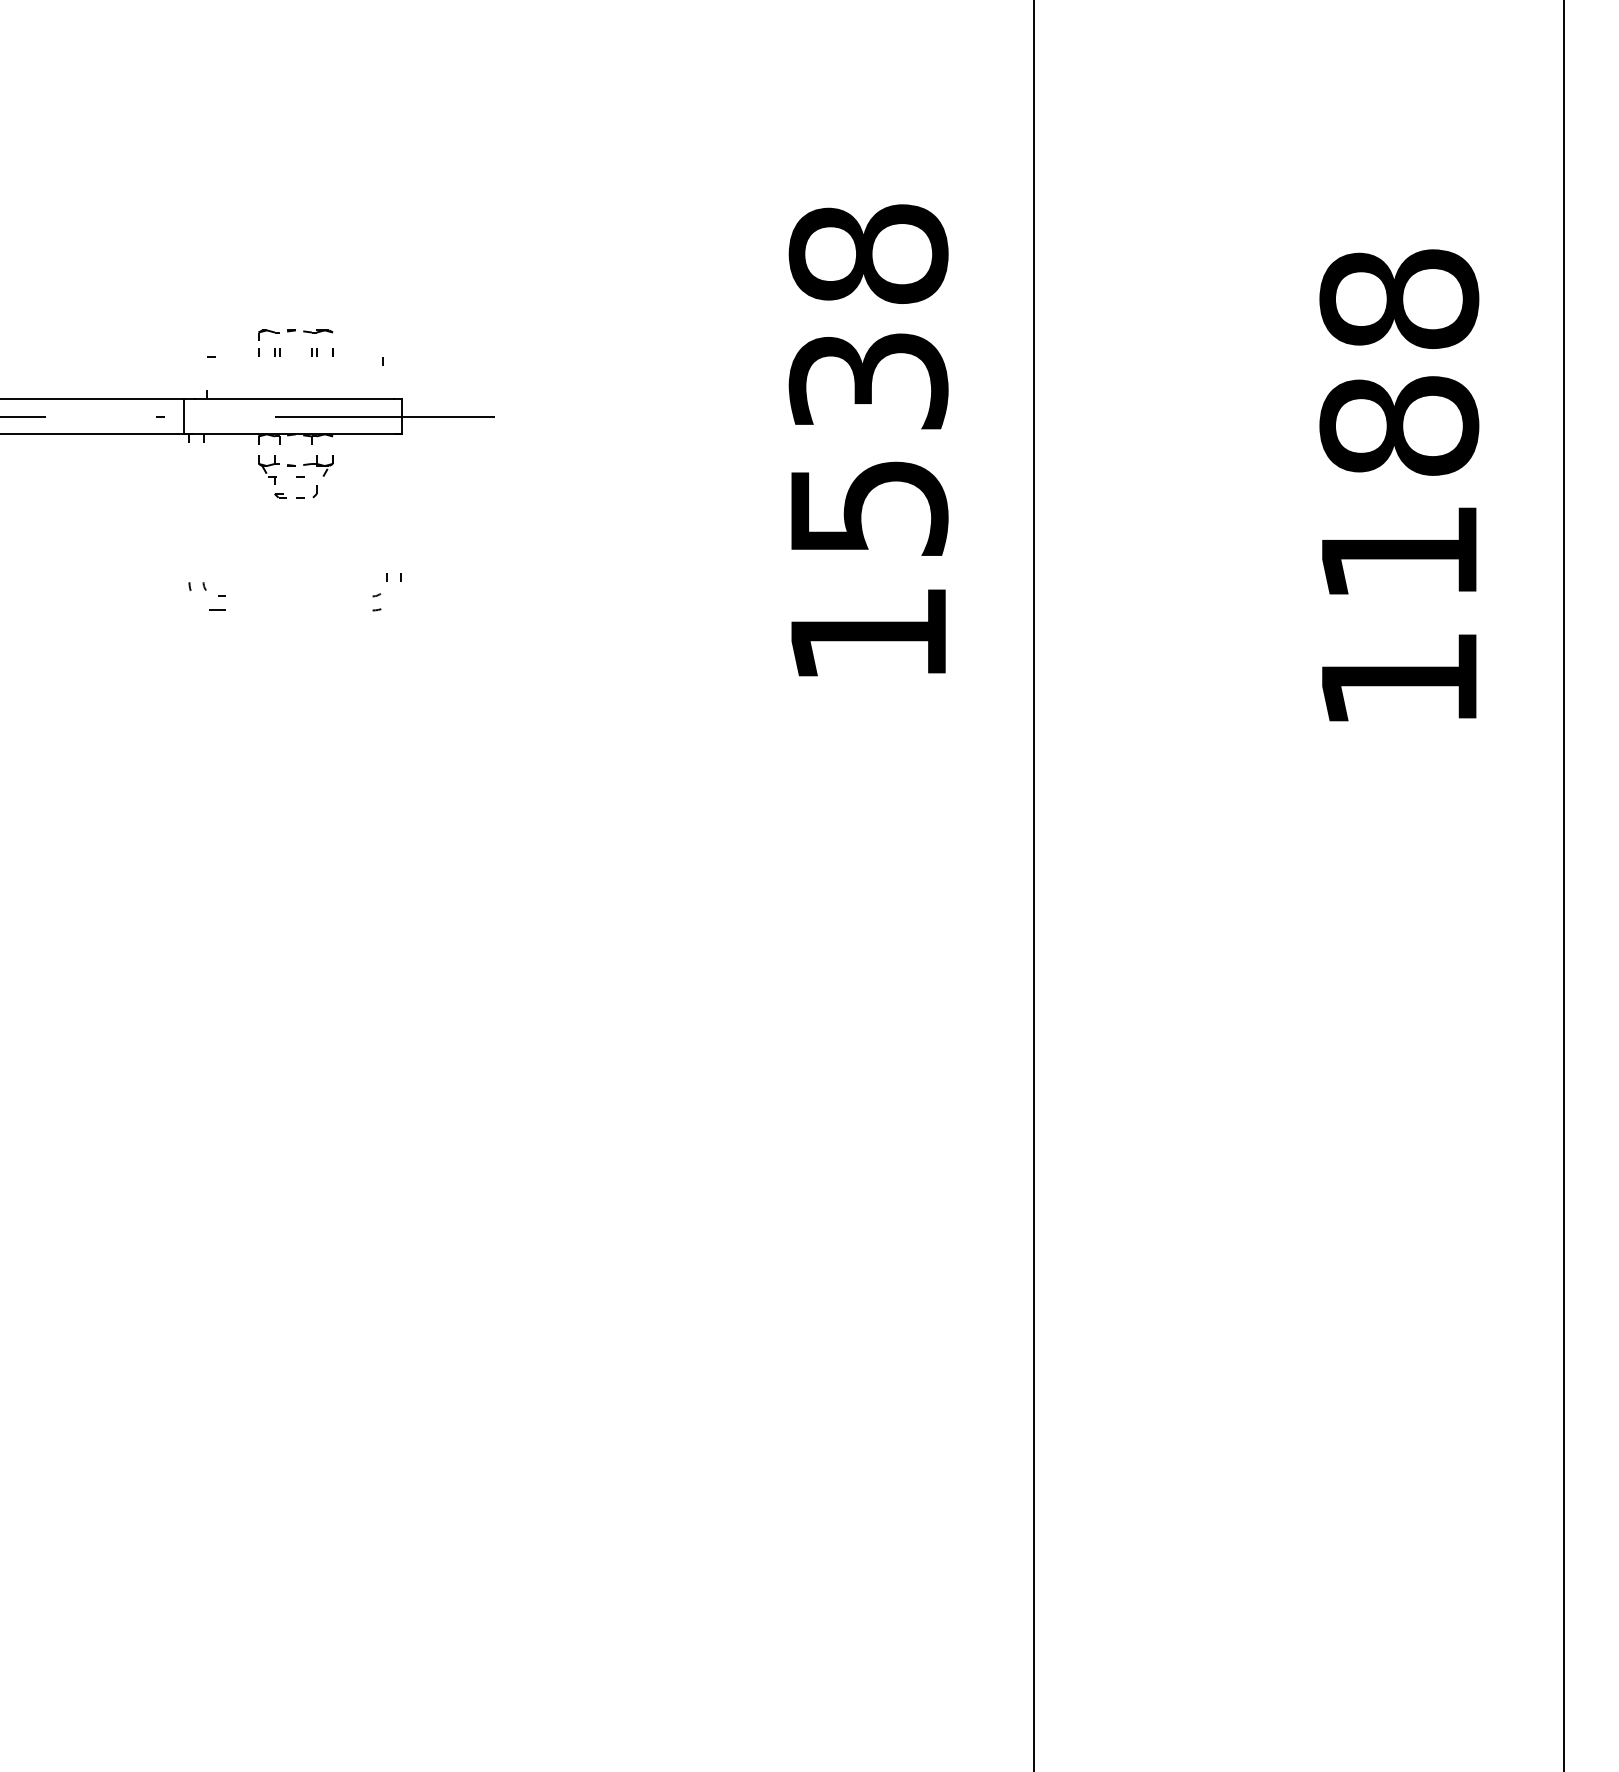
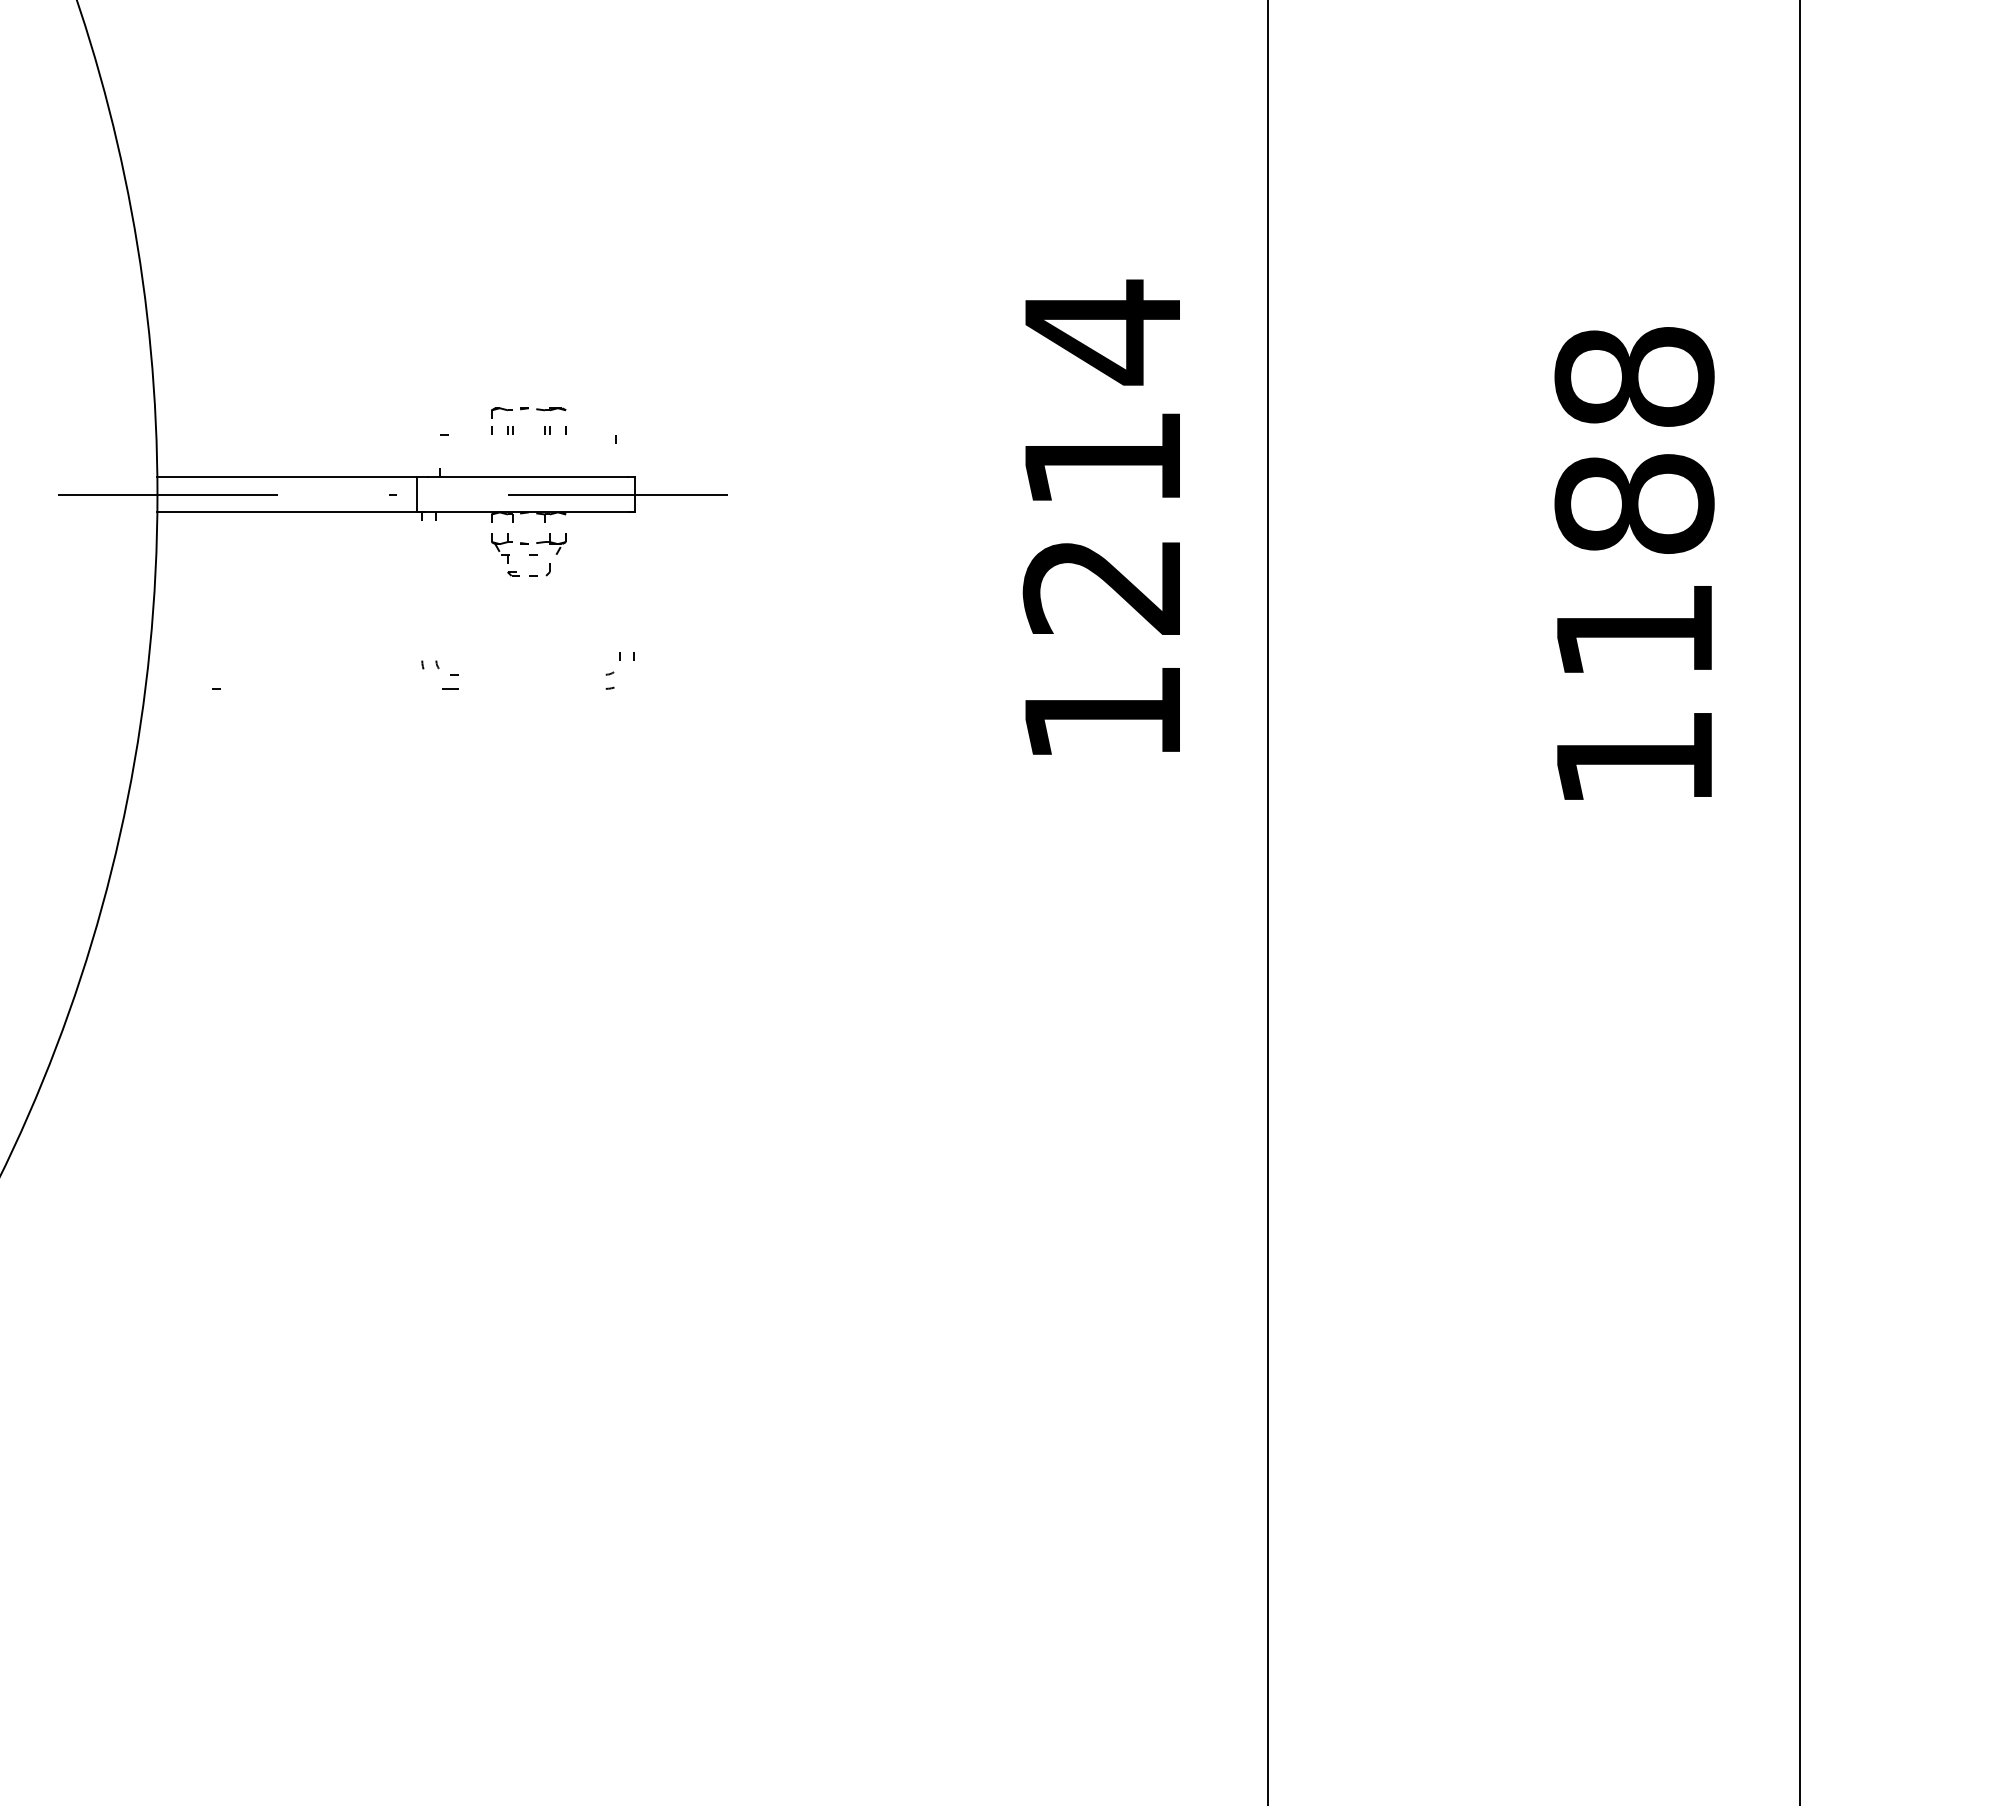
text: (868, 378) -> (1102, 456), 1538 -> 1214

